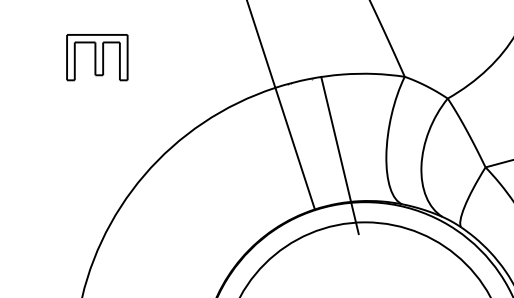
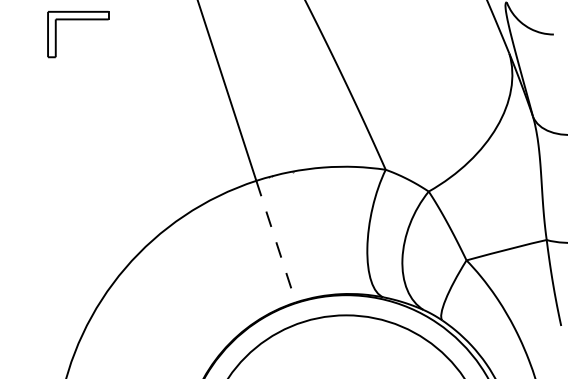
part: (97, 57) -> (78, 150), removed
line: (295, 148) -> (276, 241), solid -> dashed
line: (339, 155) -> (320, 248), removed

